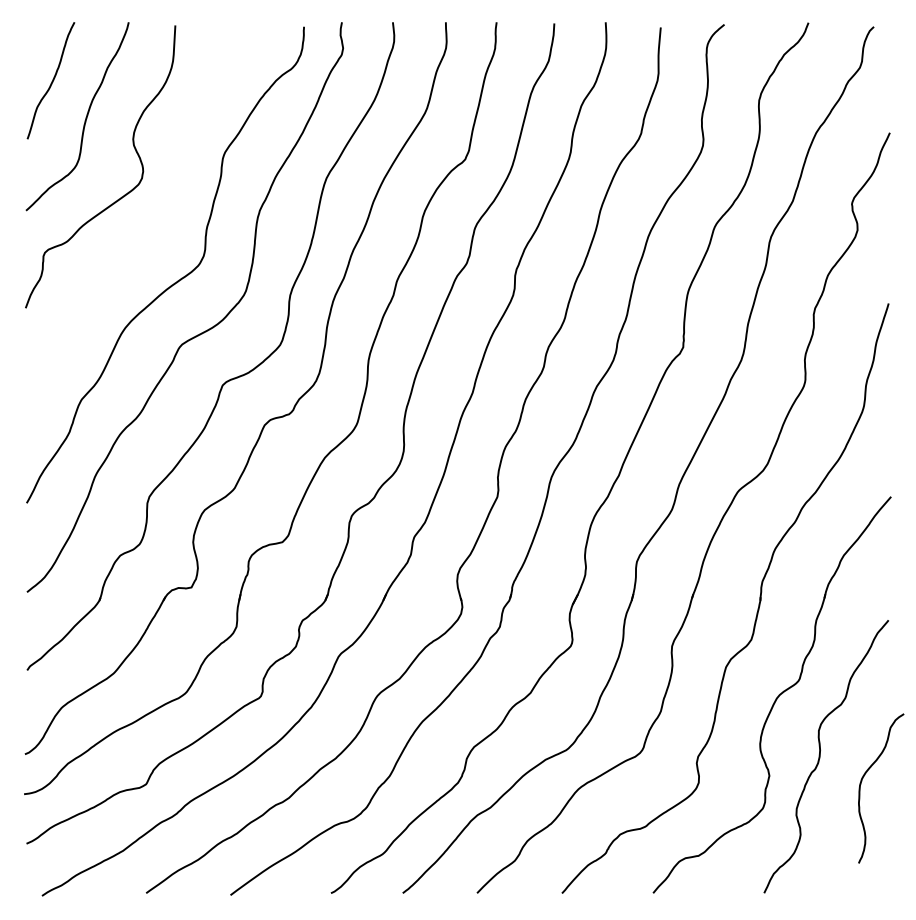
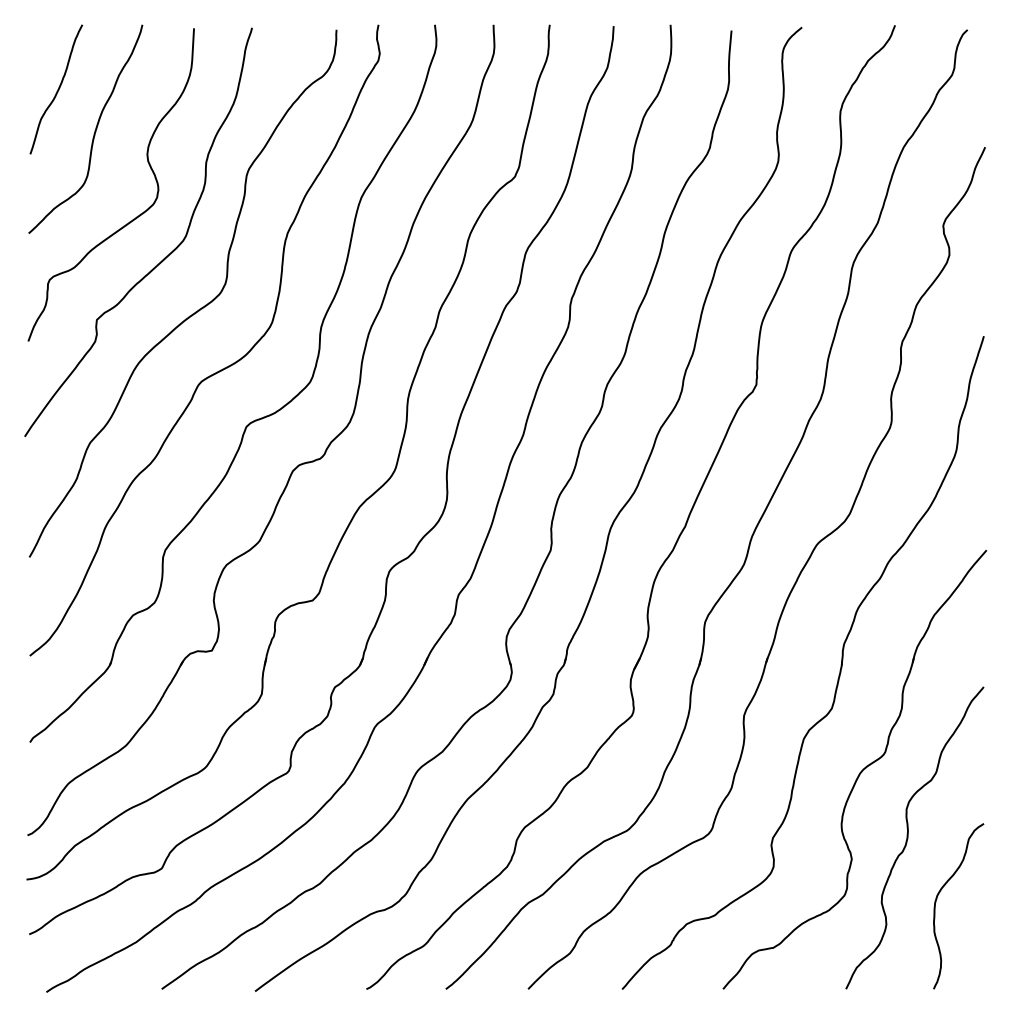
curve: (148, 232) -> (164, 257), added
curve: (862, 782) -> (937, 899), moved

